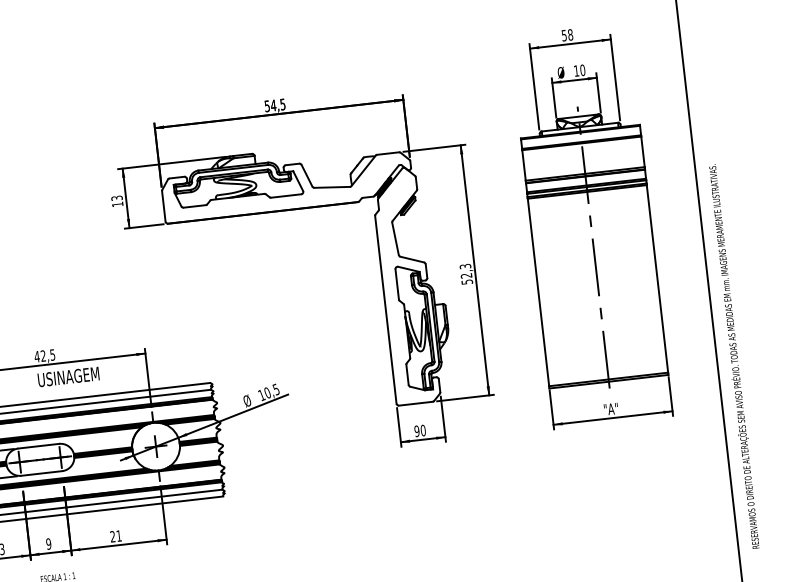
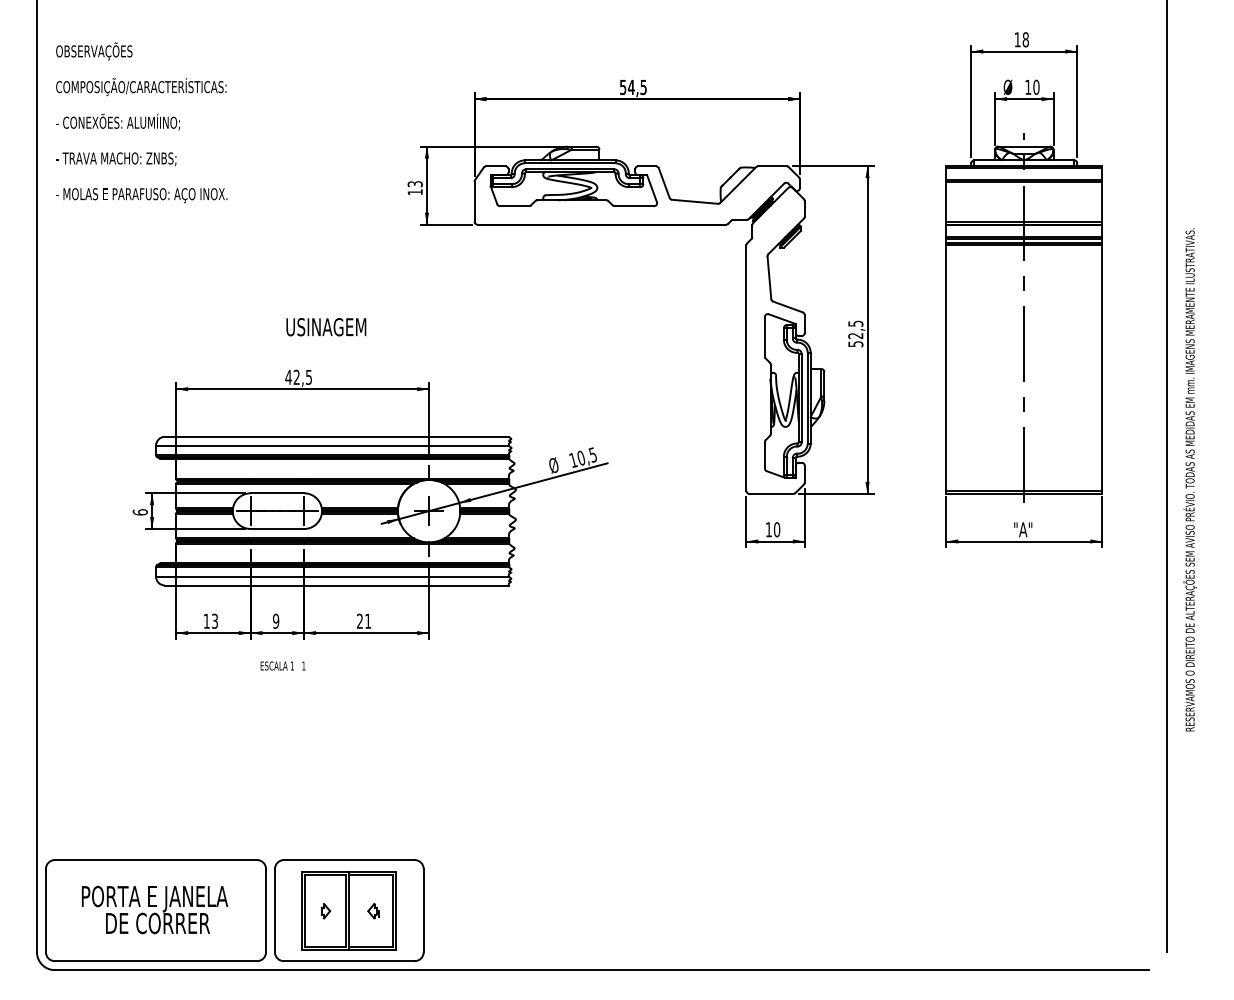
text: (564, 35) -> (1017, 39), 58 -> 18
text: (465, 266) -> (855, 323), 52,3 -> 52,5
text: (68, 377) -> (326, 327), moved
text: (416, 431) -> (768, 529), 90 -> 10

